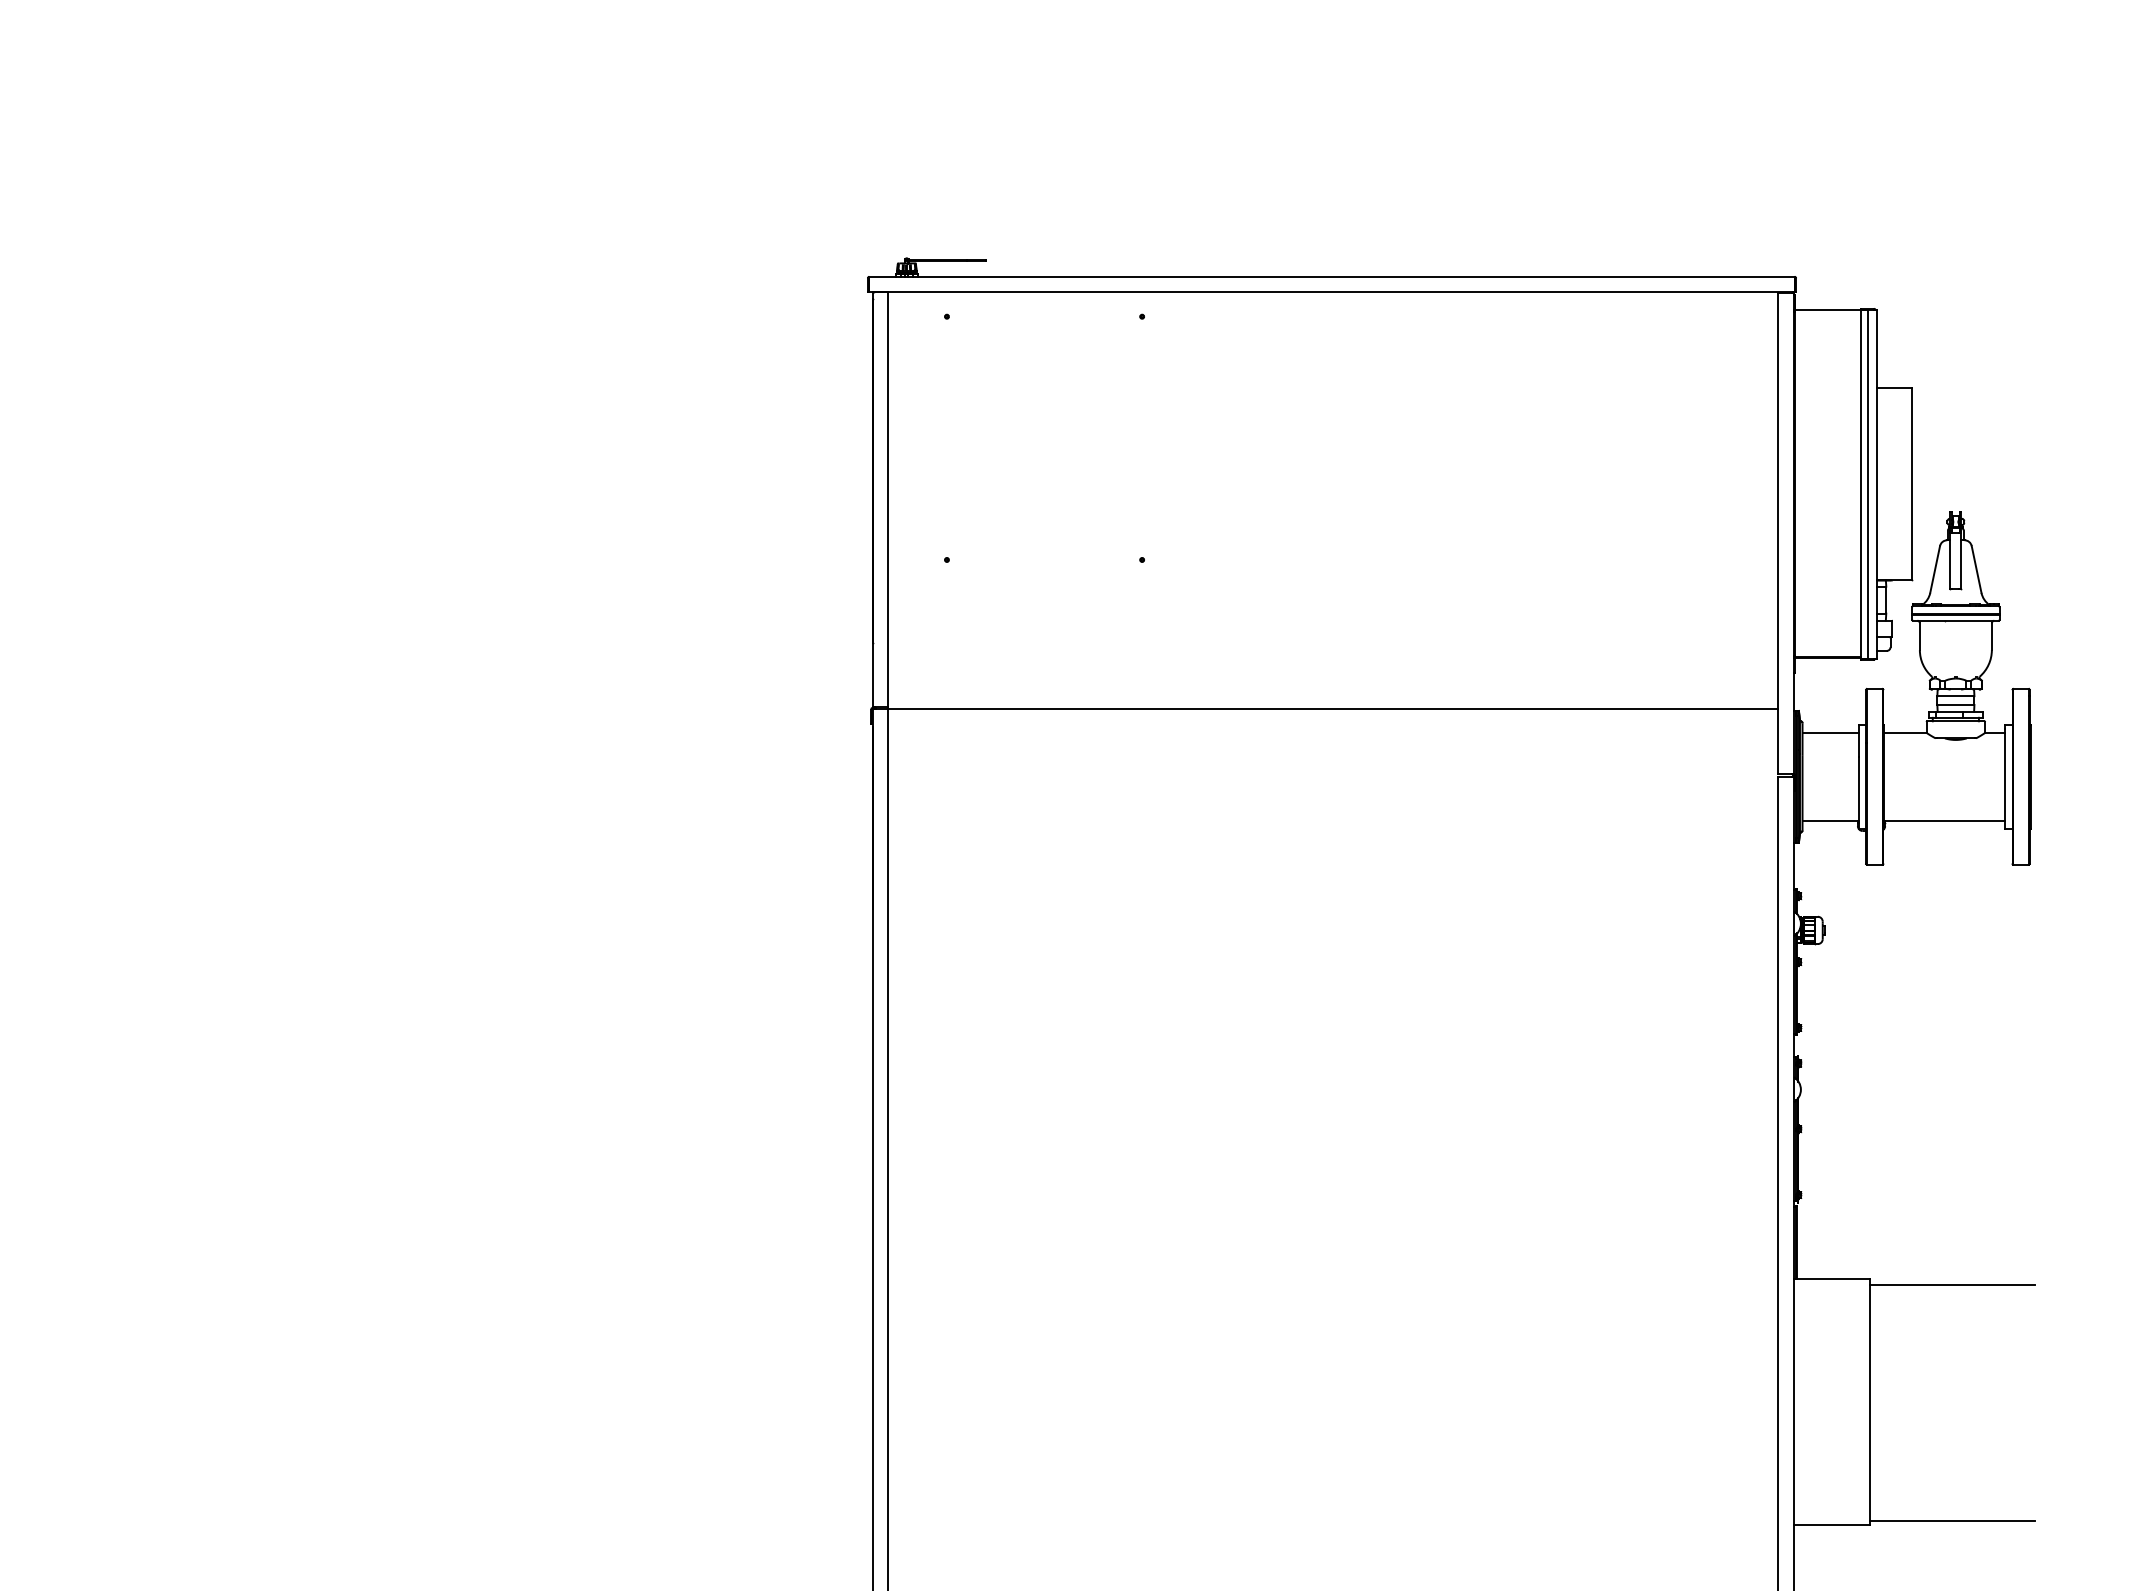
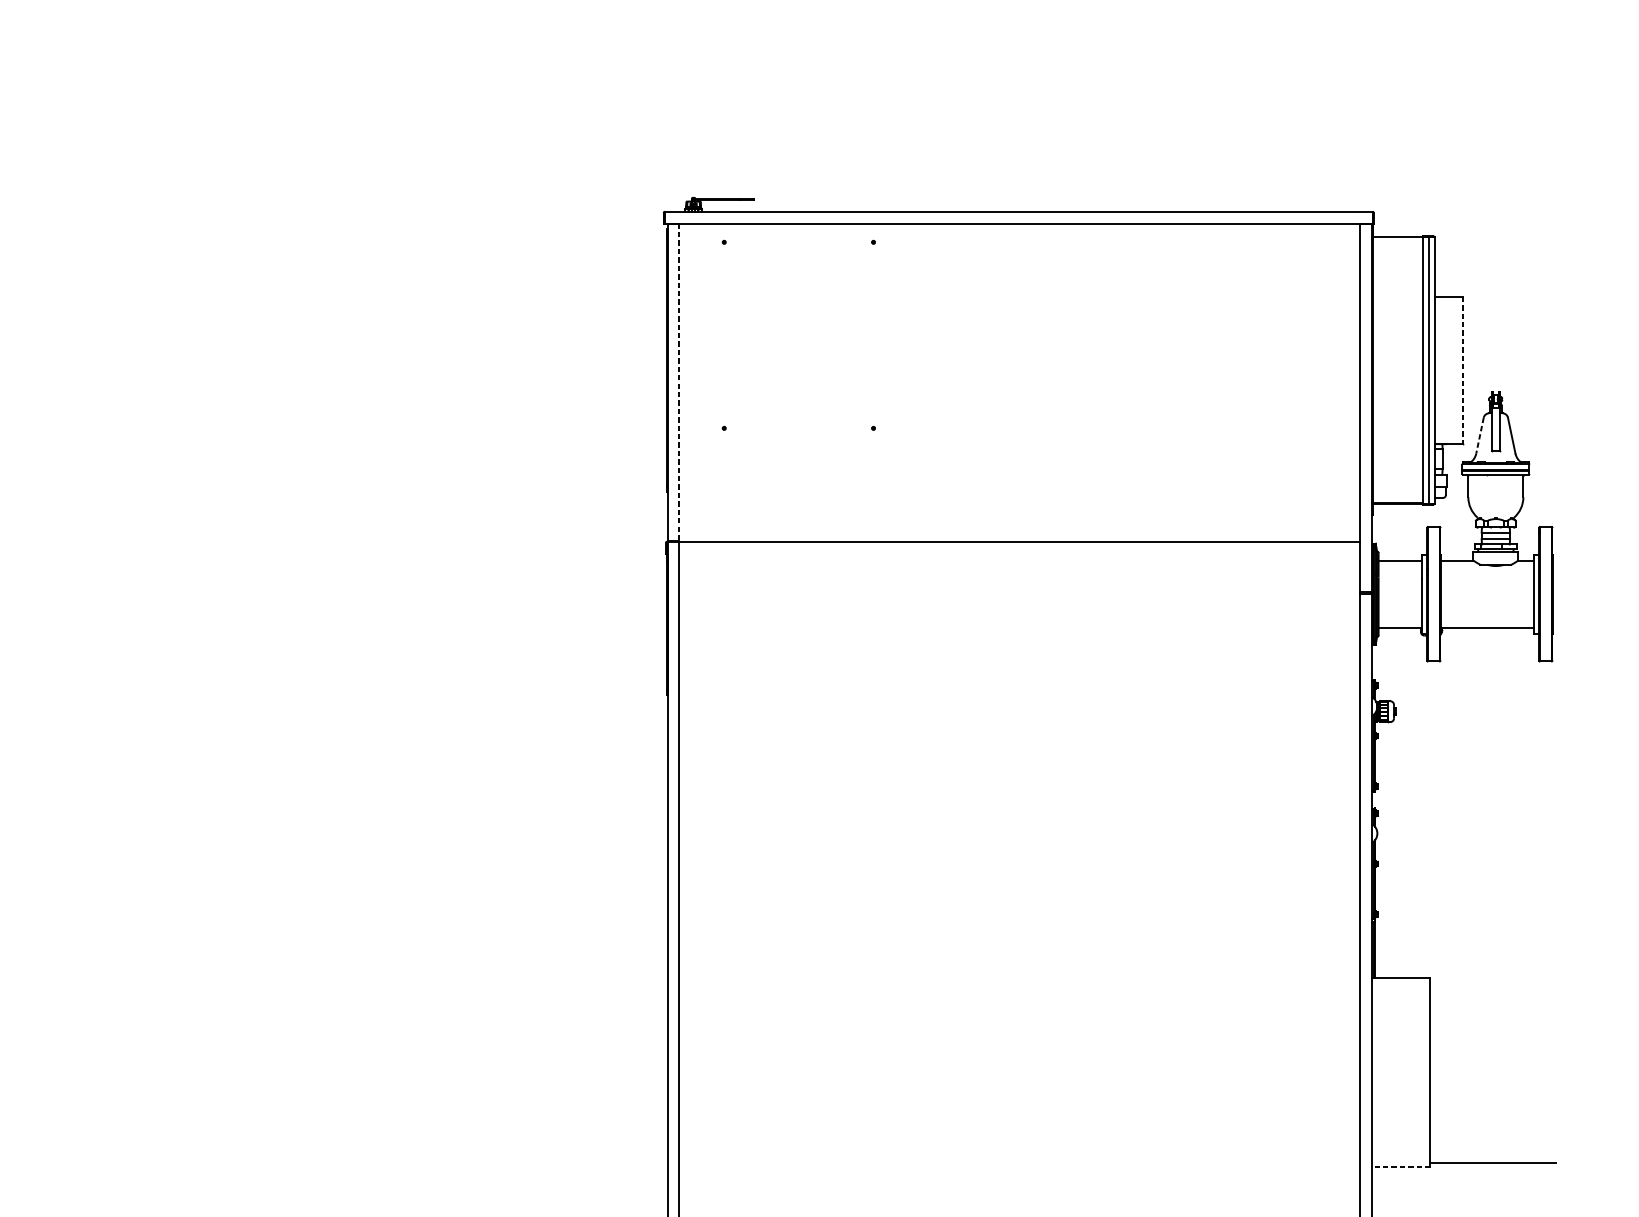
line: (1912, 484) -> (1462, 370), solid -> dashed
line: (887, 499) -> (678, 382), solid -> dashed
line: (1935, 569) -> (1480, 435), solid -> dashed
line: (1952, 1285) -> (1493, 983), removed
line: (1831, 1525) -> (1400, 1166), solid -> dashed

